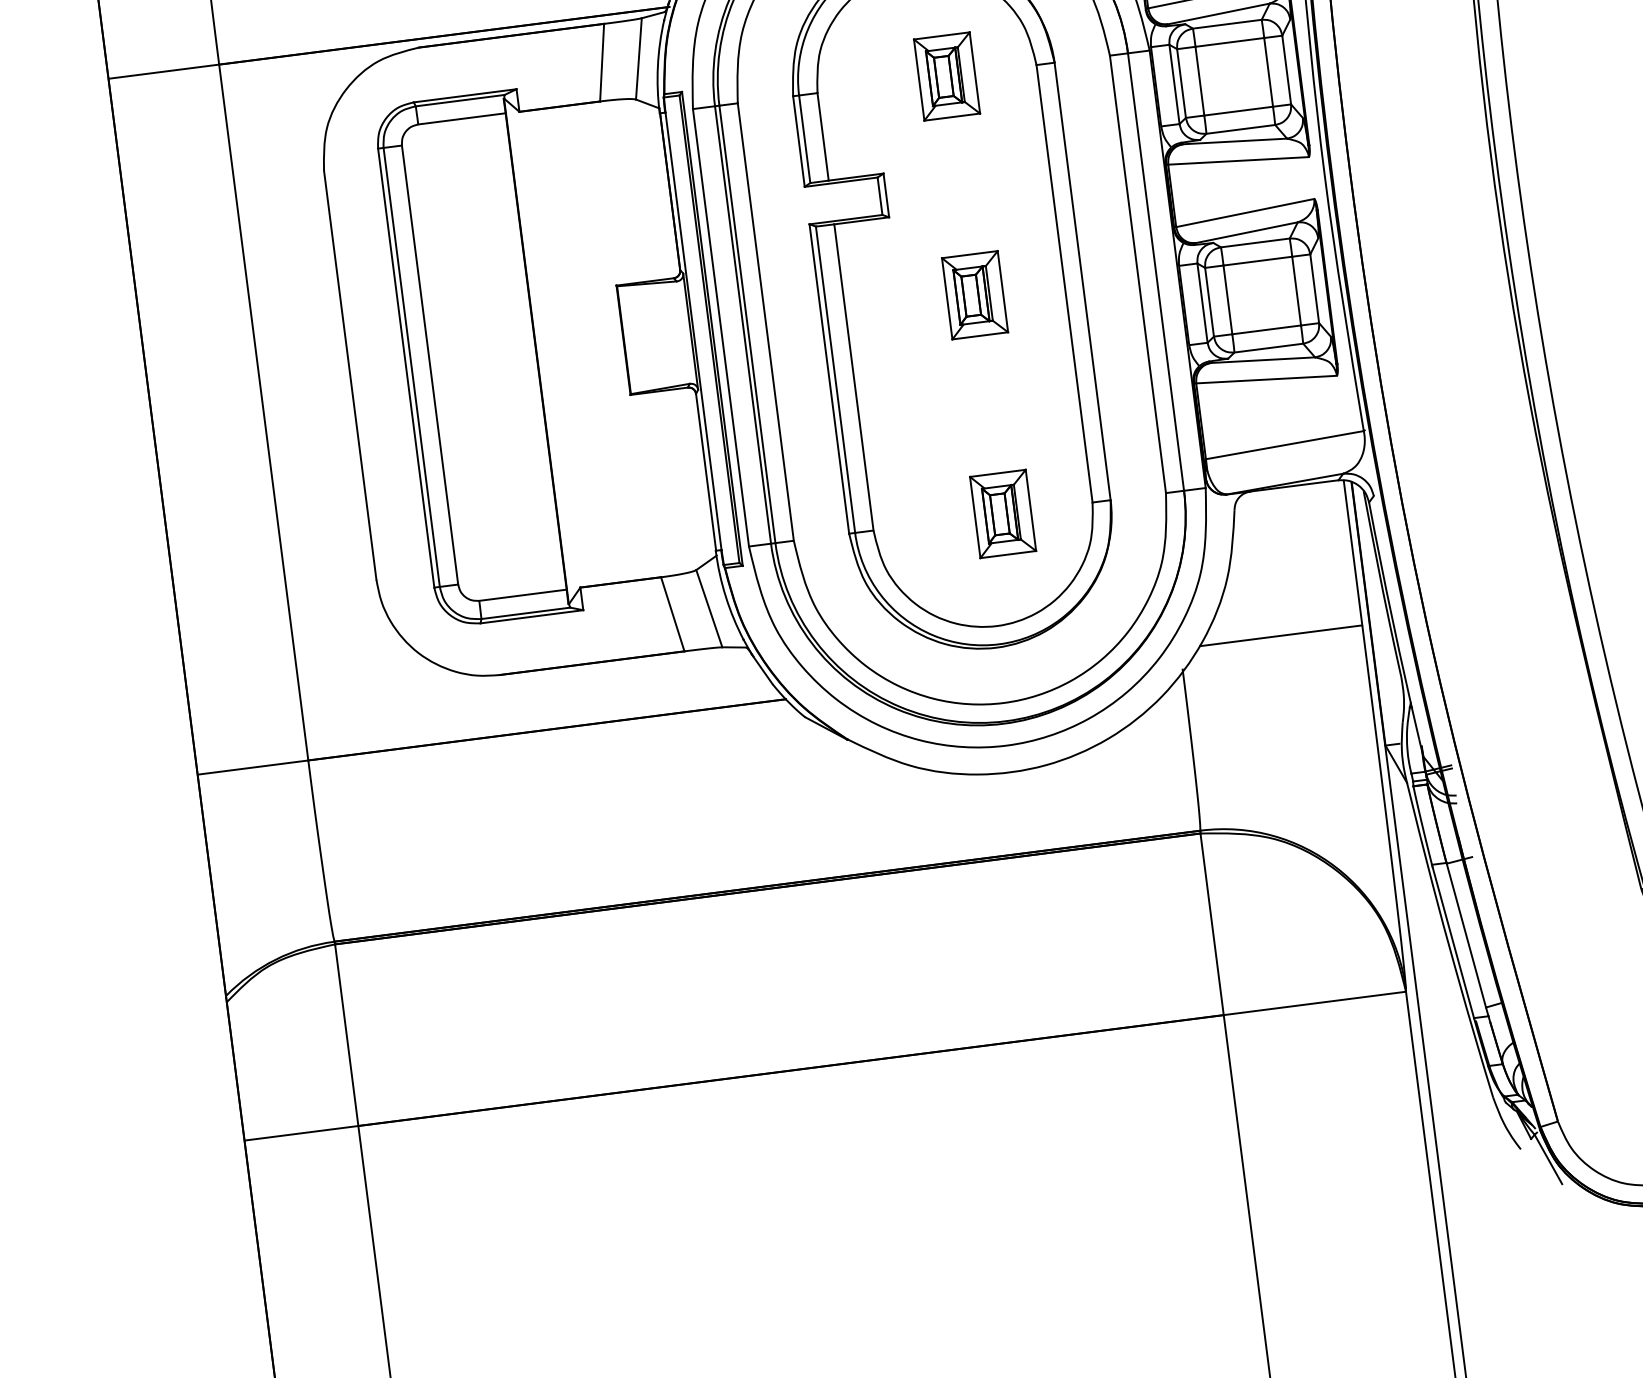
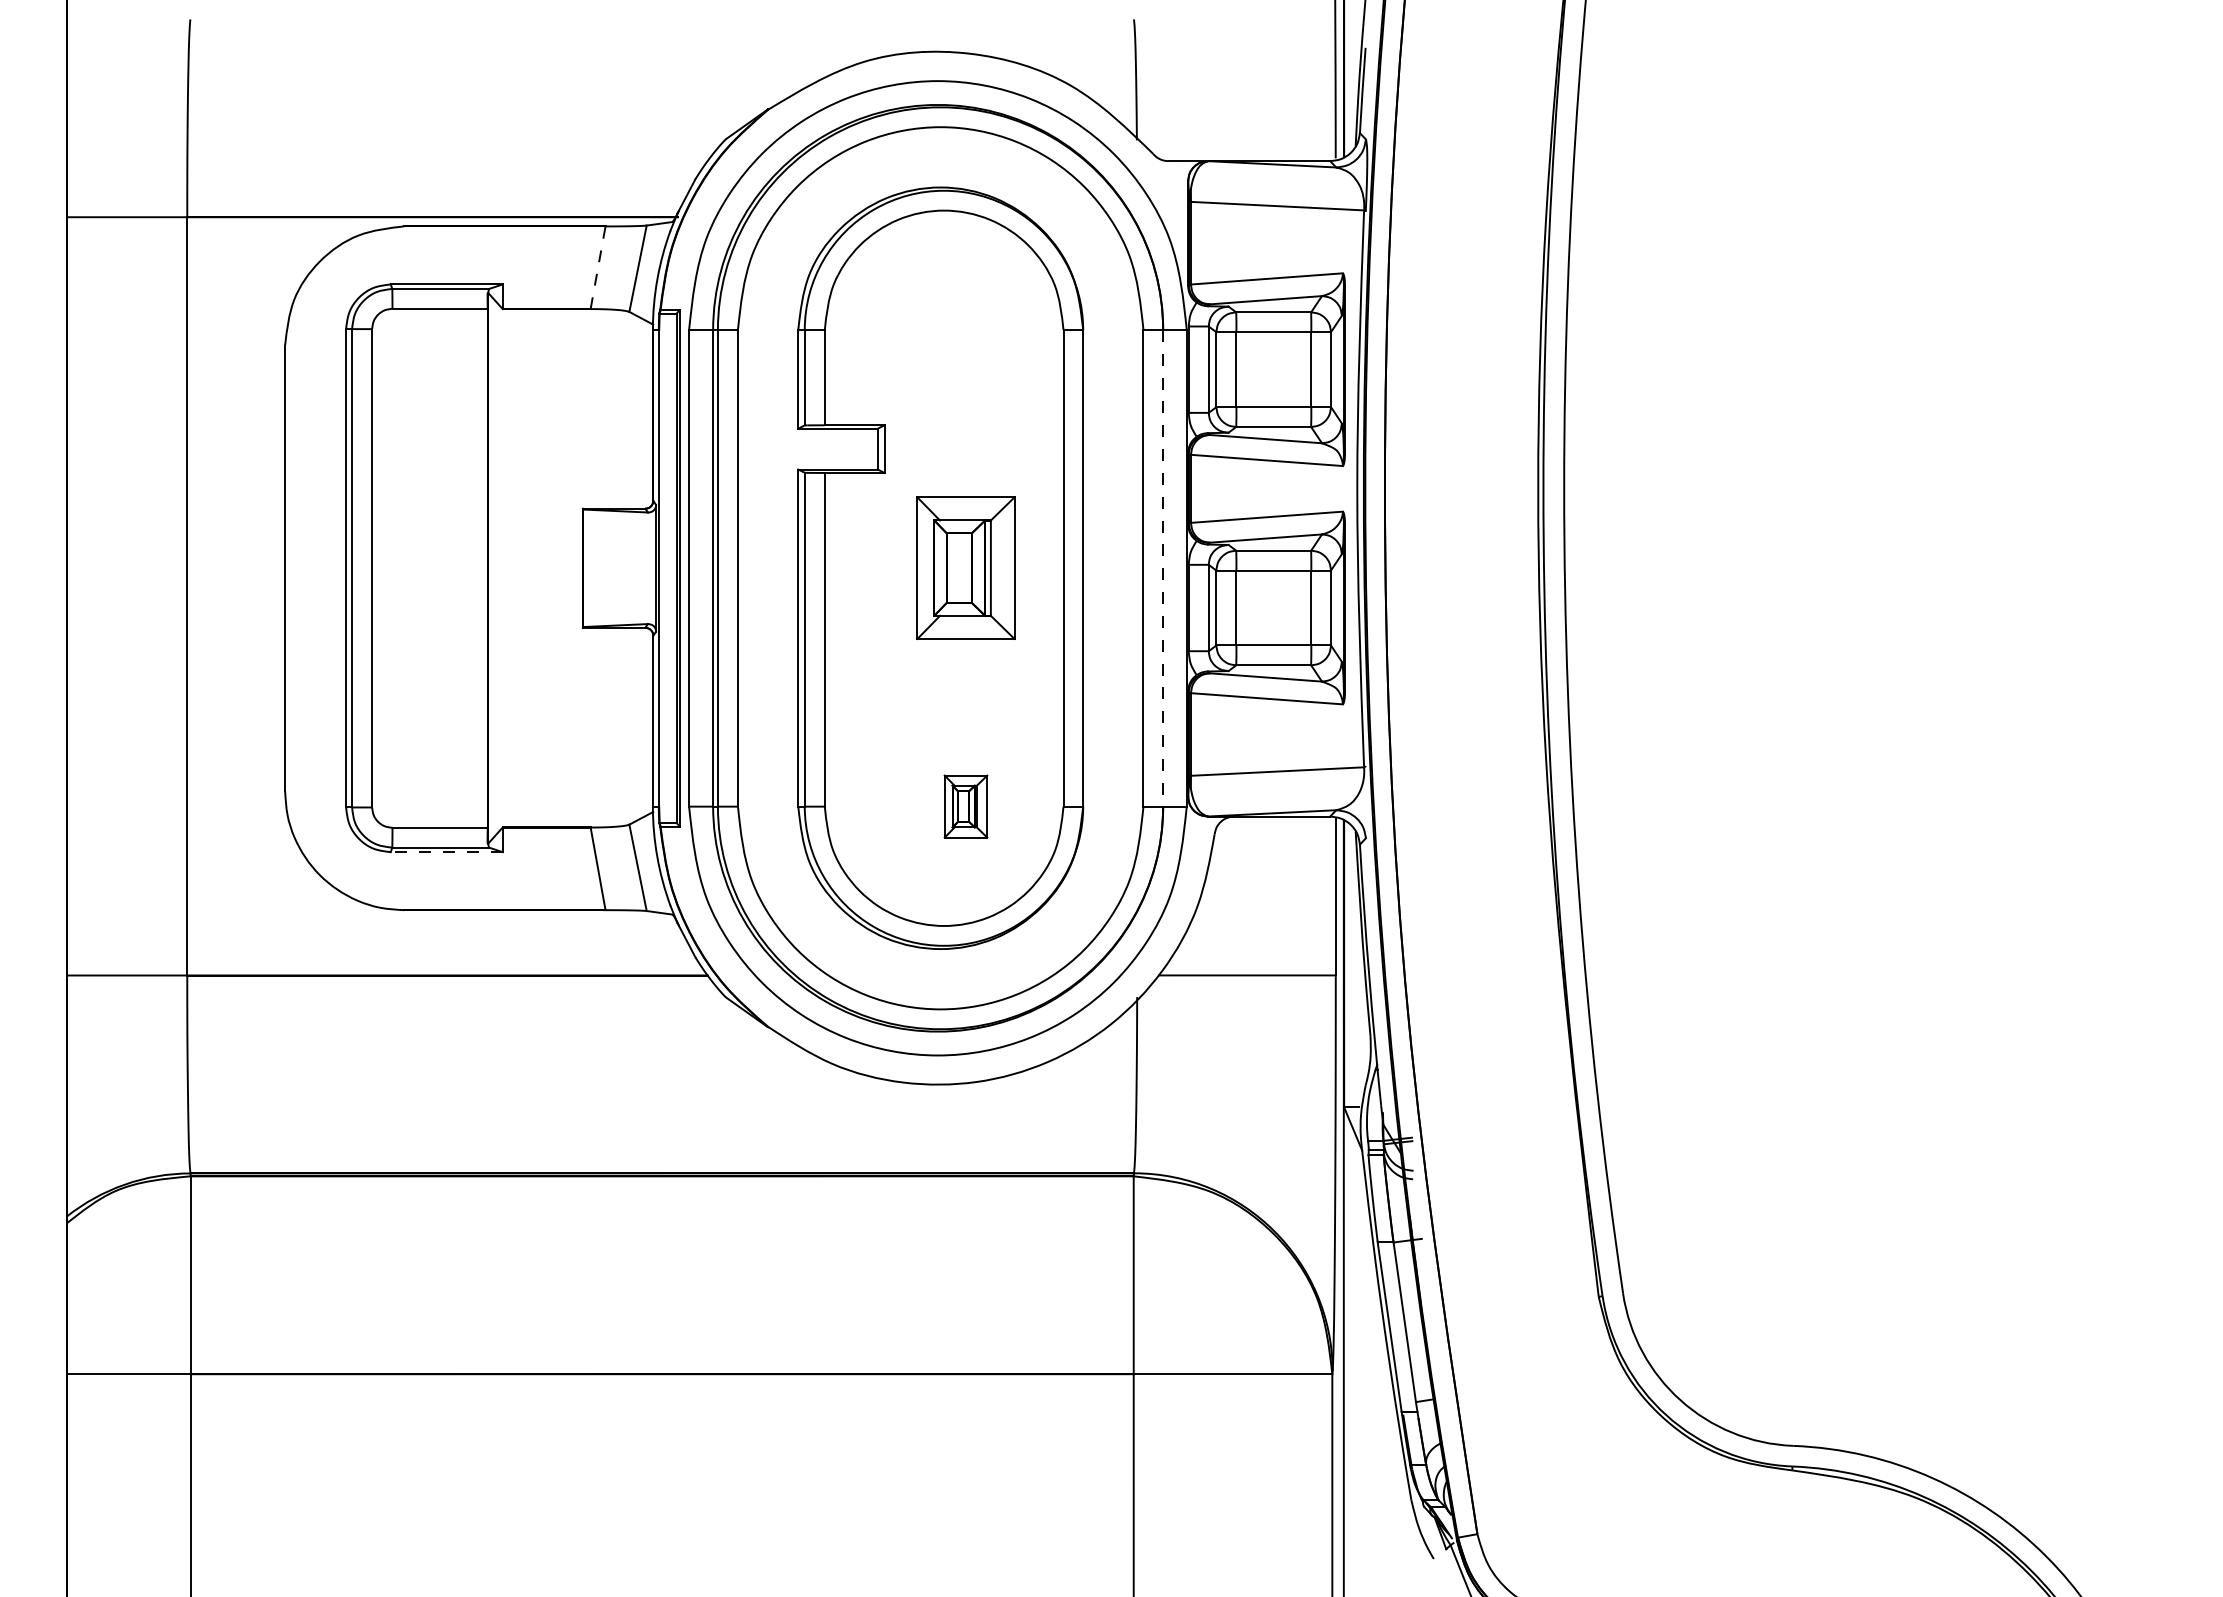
line: (602, 62) -> (598, 267), solid -> dashed
part: (946, 76) -> (965, 329), removed
line: (1156, 272) -> (1163, 568), solid -> dashed
part: (974, 295) -> (965, 568), size x1.6
part: (1002, 513) -> (965, 806), size x0.7
line: (531, 617) -> (446, 852), solid -> dashed

